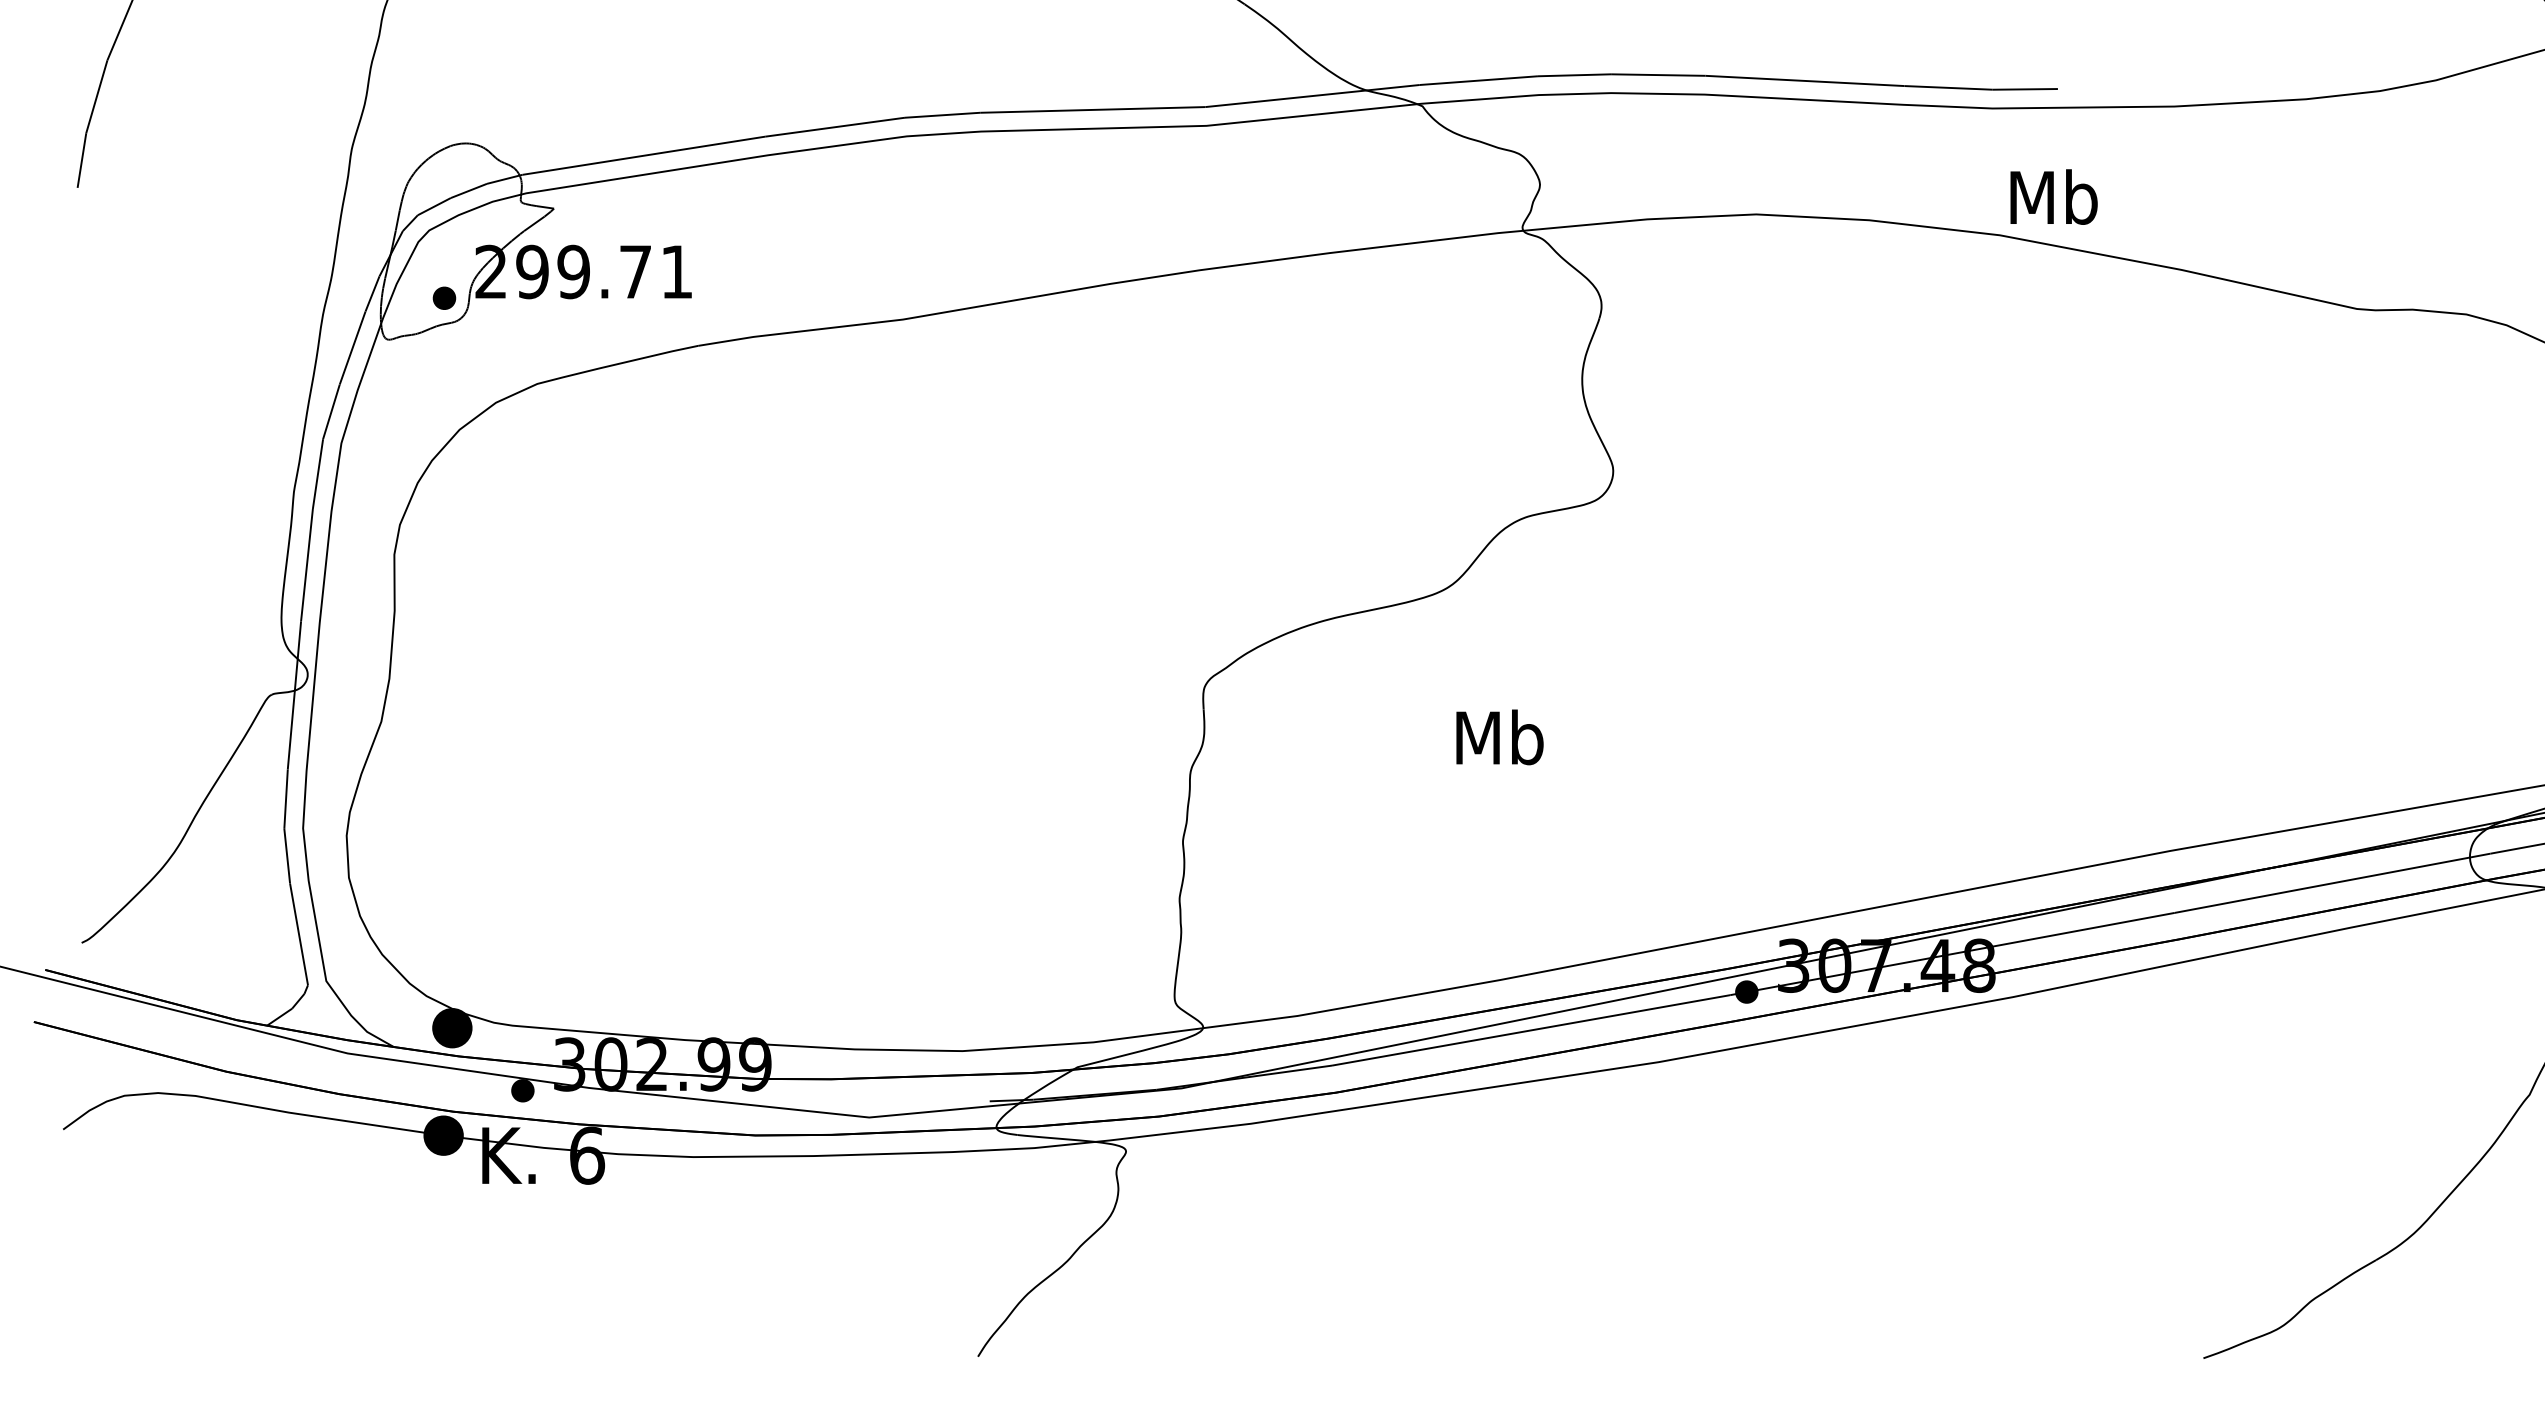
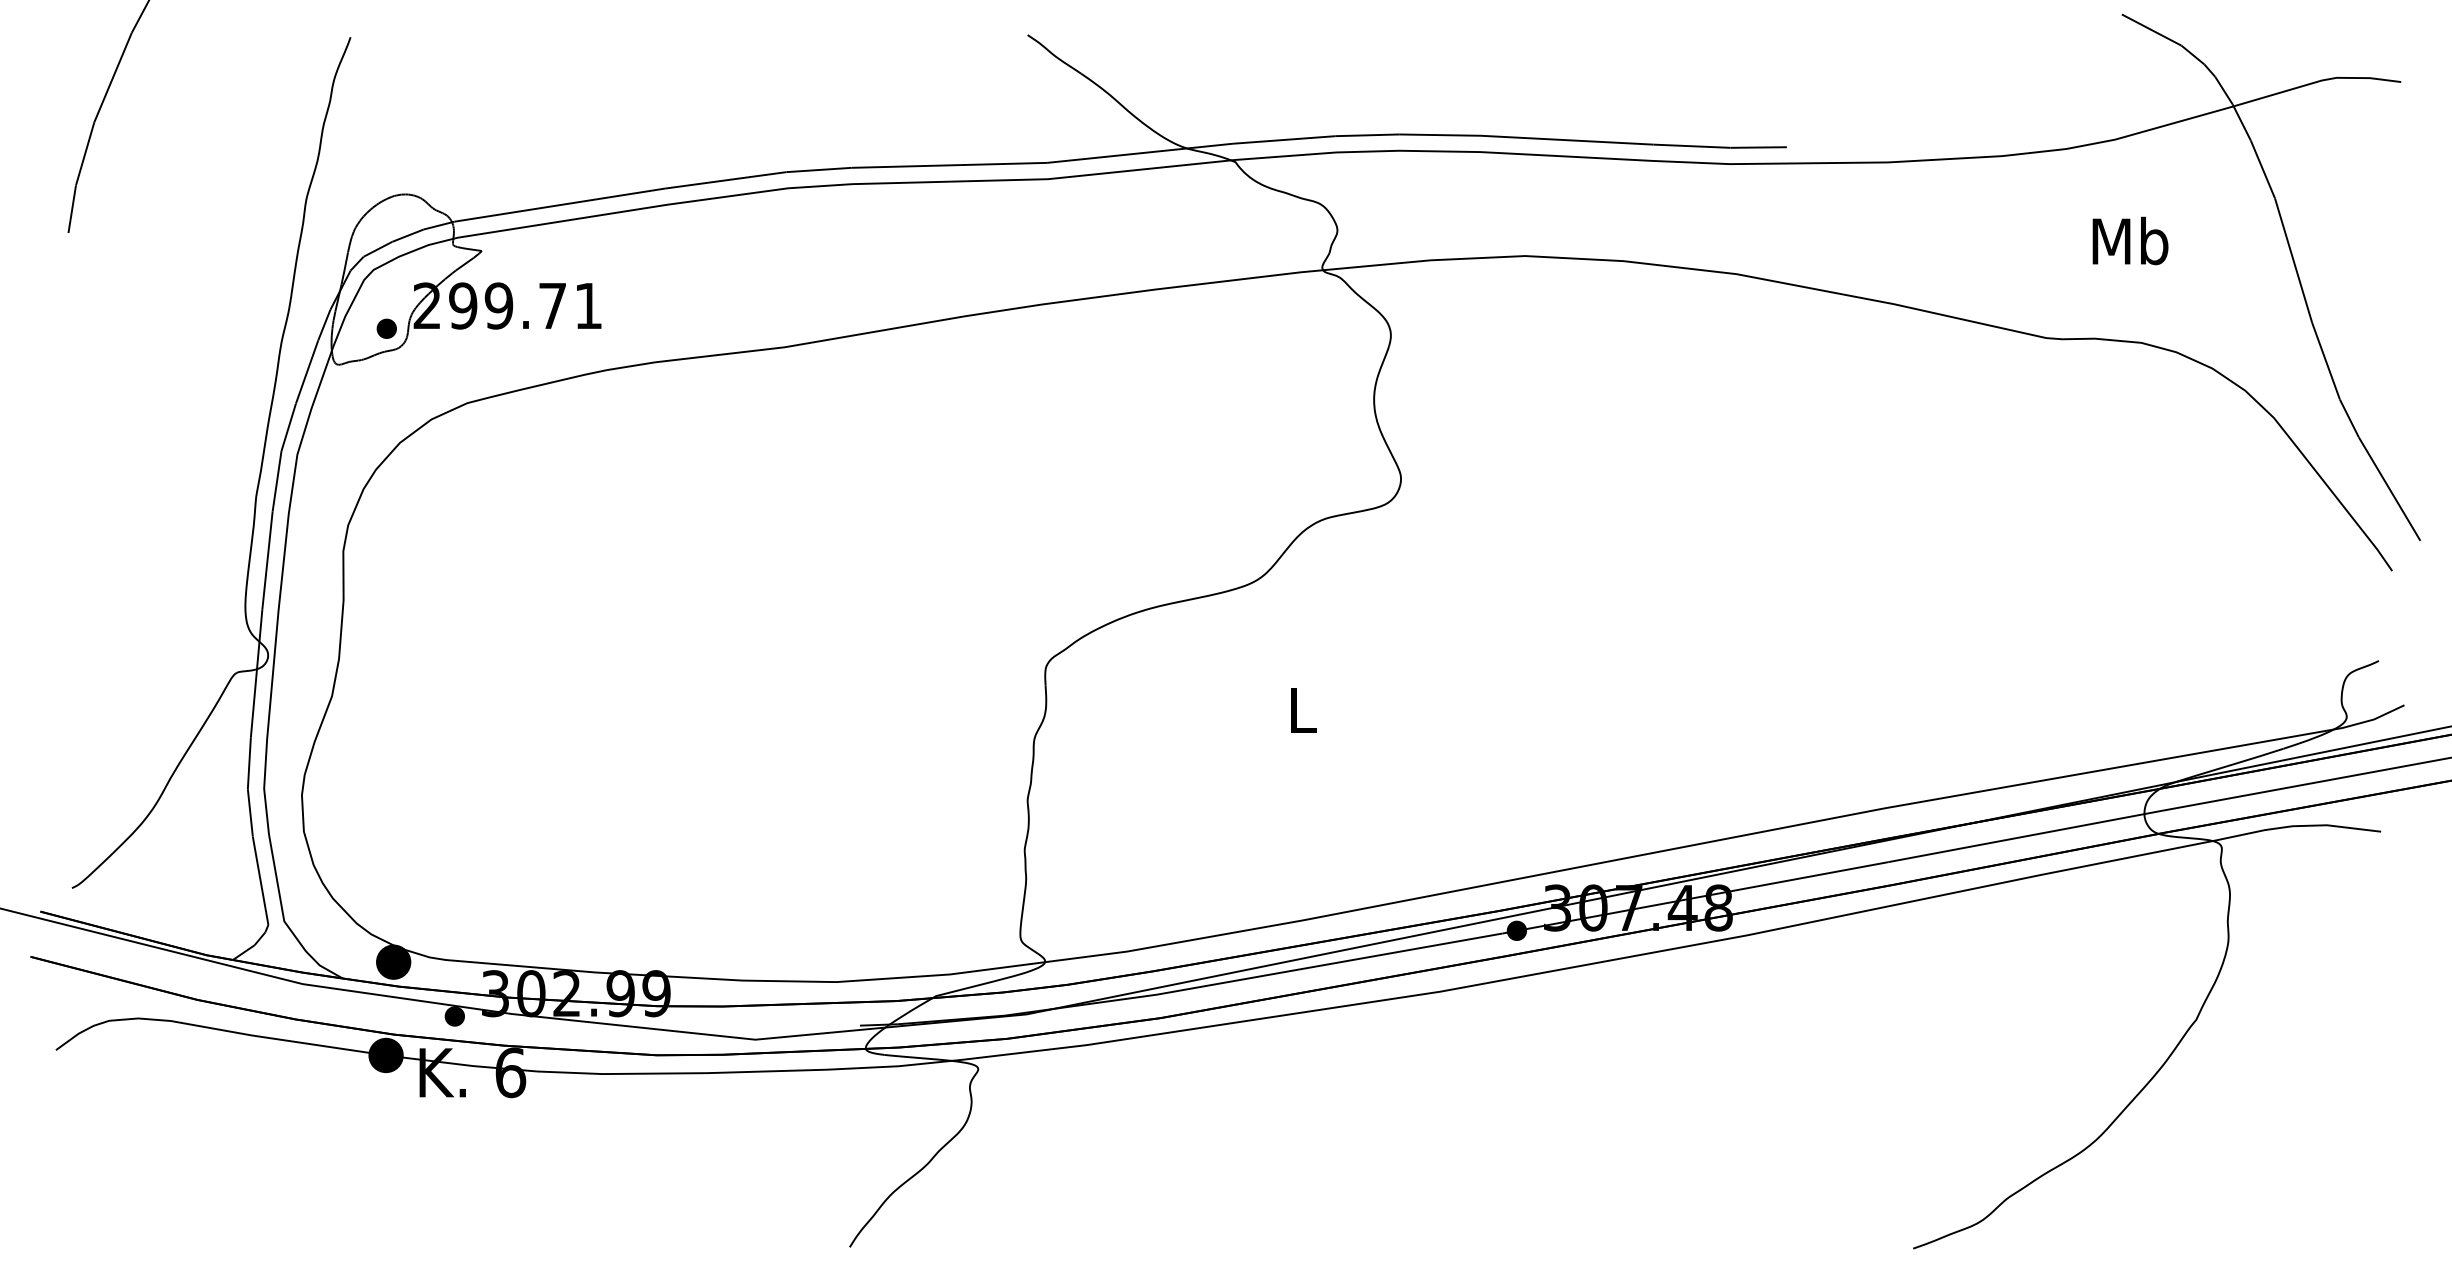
text: (2054, 196) -> (2130, 240), moved
text: (1499, 736) -> (1302, 709), Mb -> L

